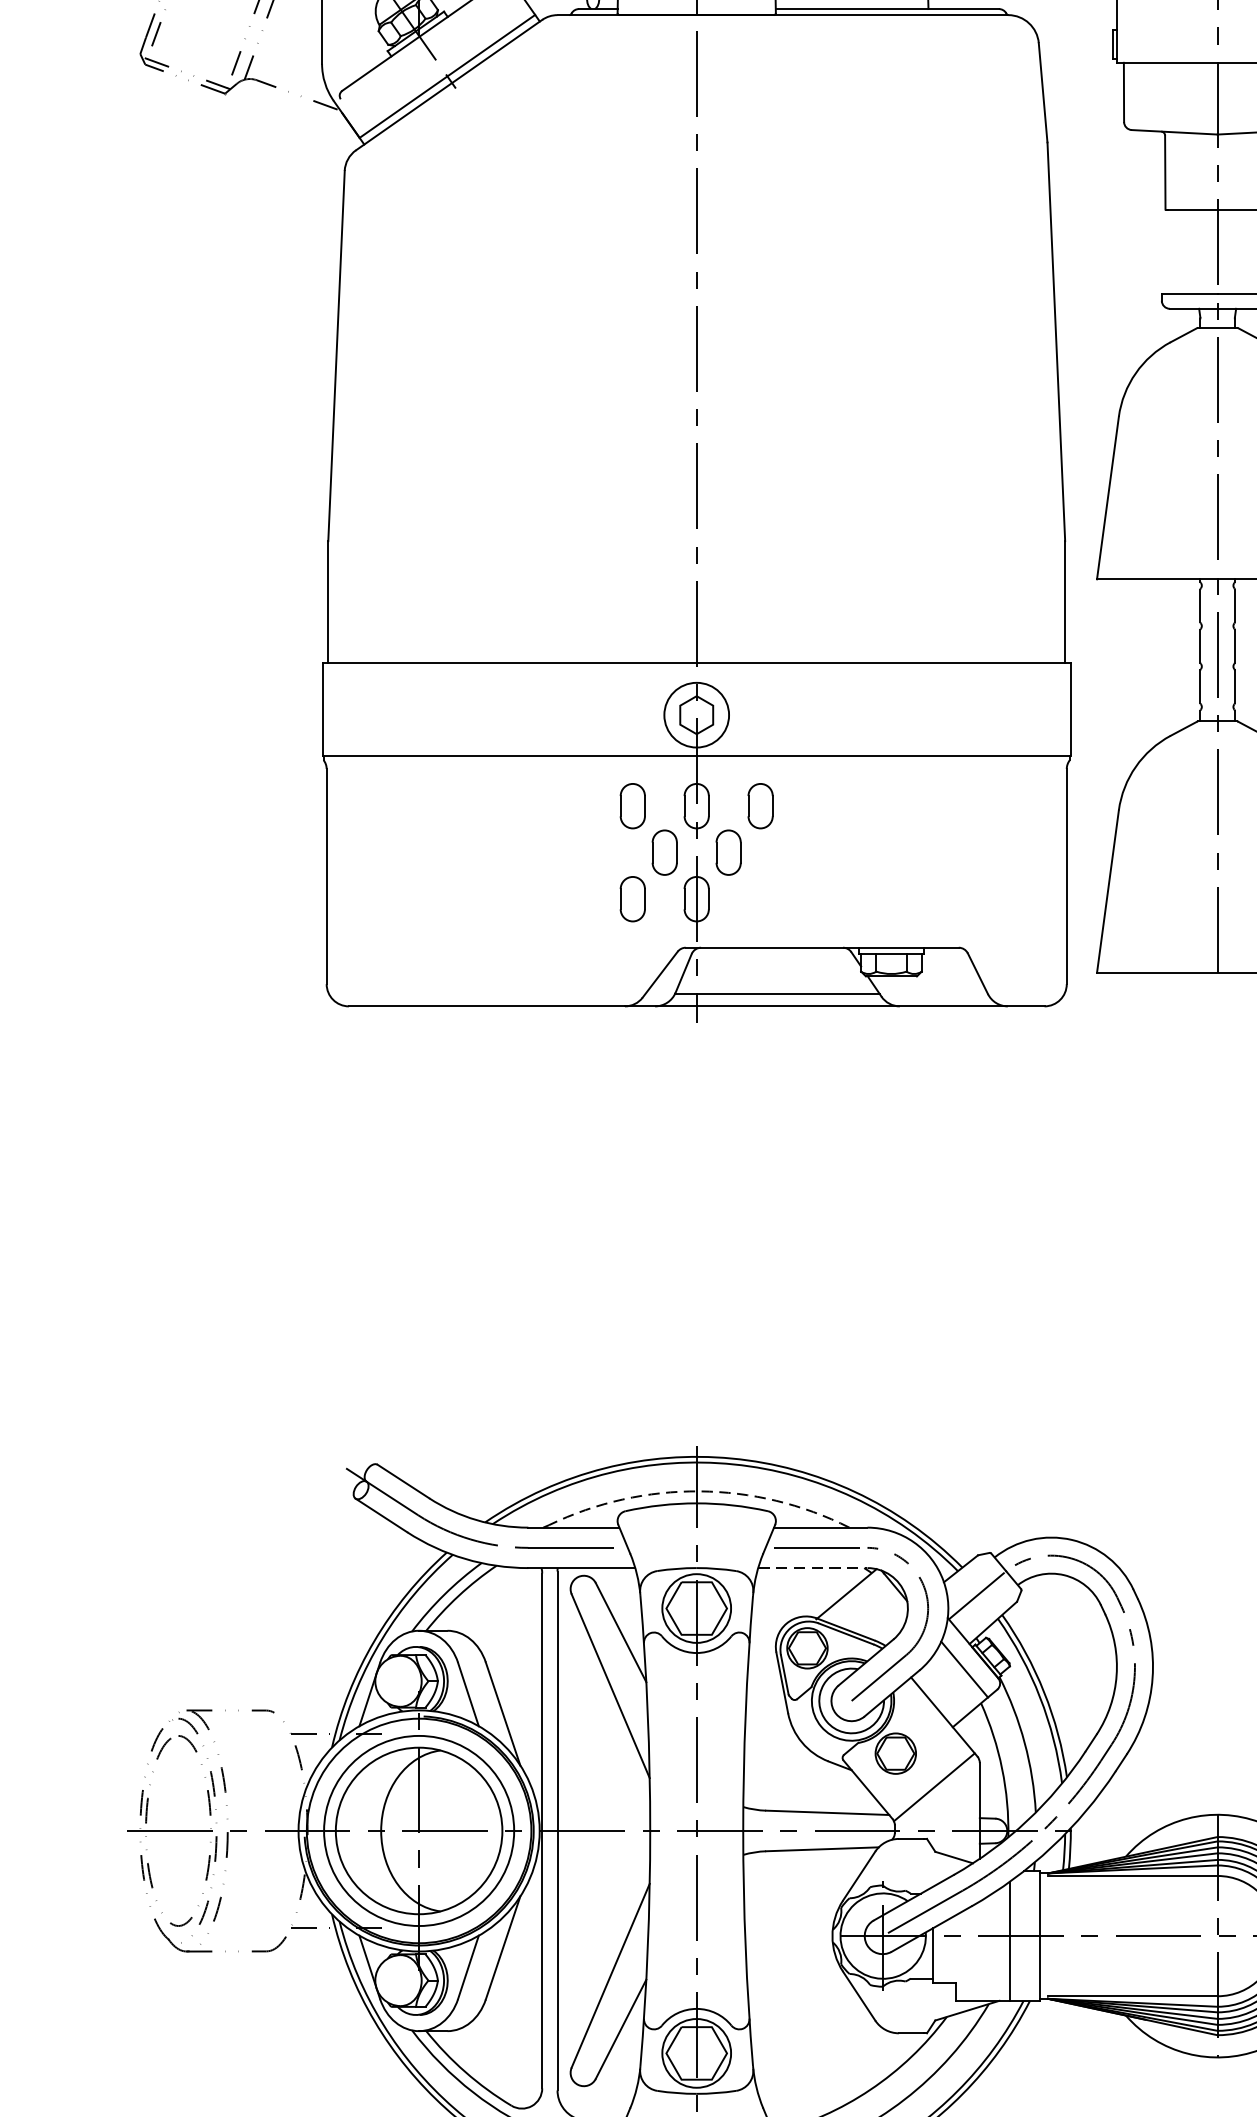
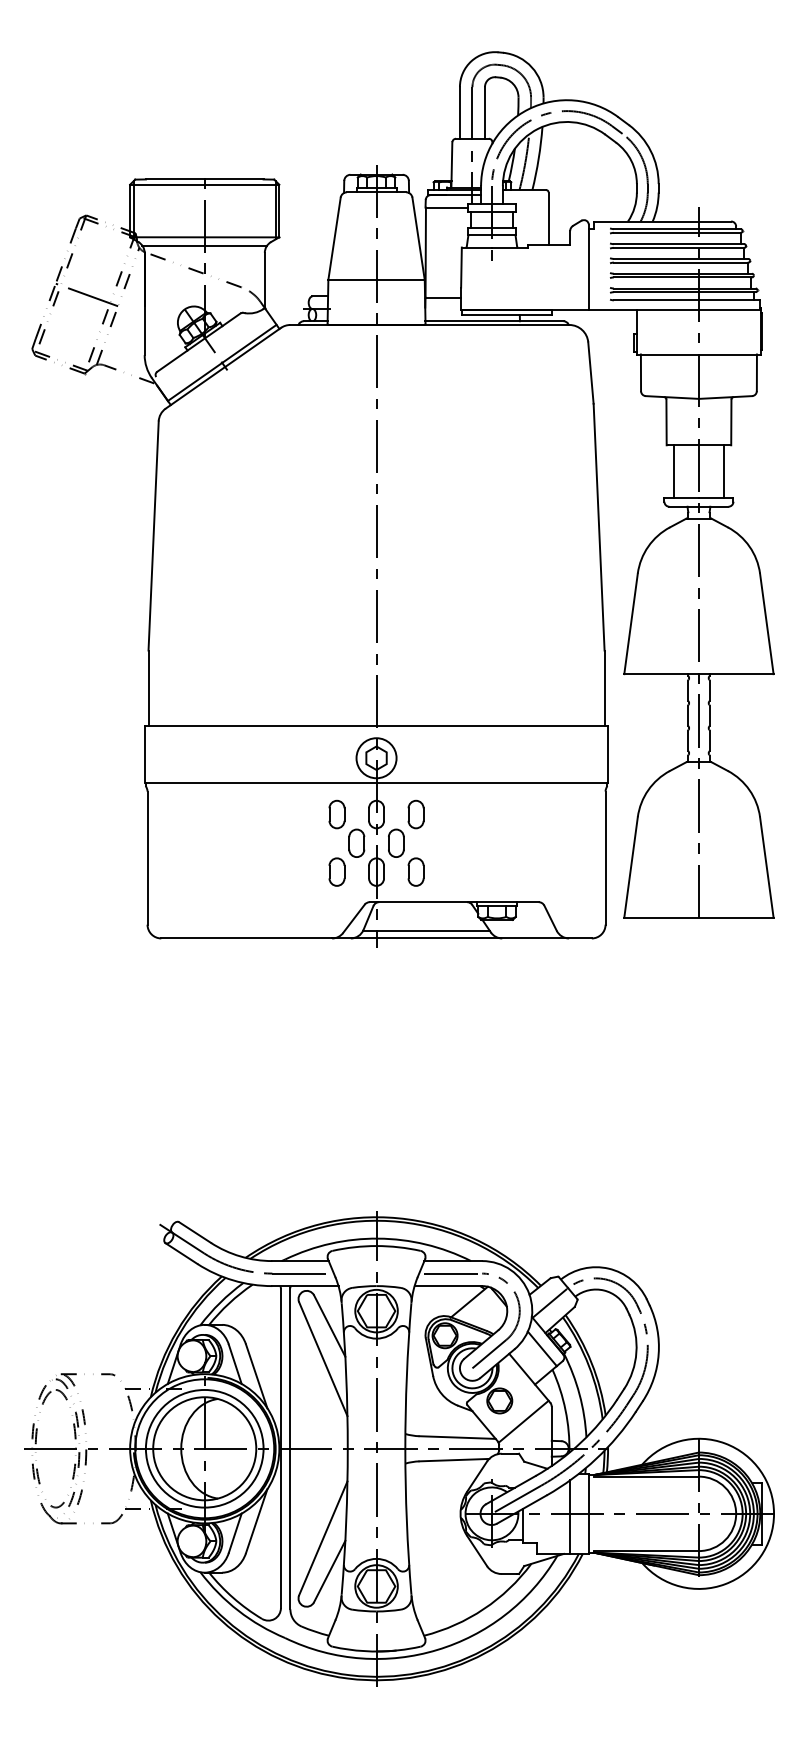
line: (1176, 251) -> (673, 471), added
part: (759, 898) -> (415, 871), added
arc: (699, 1491) -> (378, 1238), dashed -> solid
line: (812, 1568) -> (448, 1286), dashed -> solid

